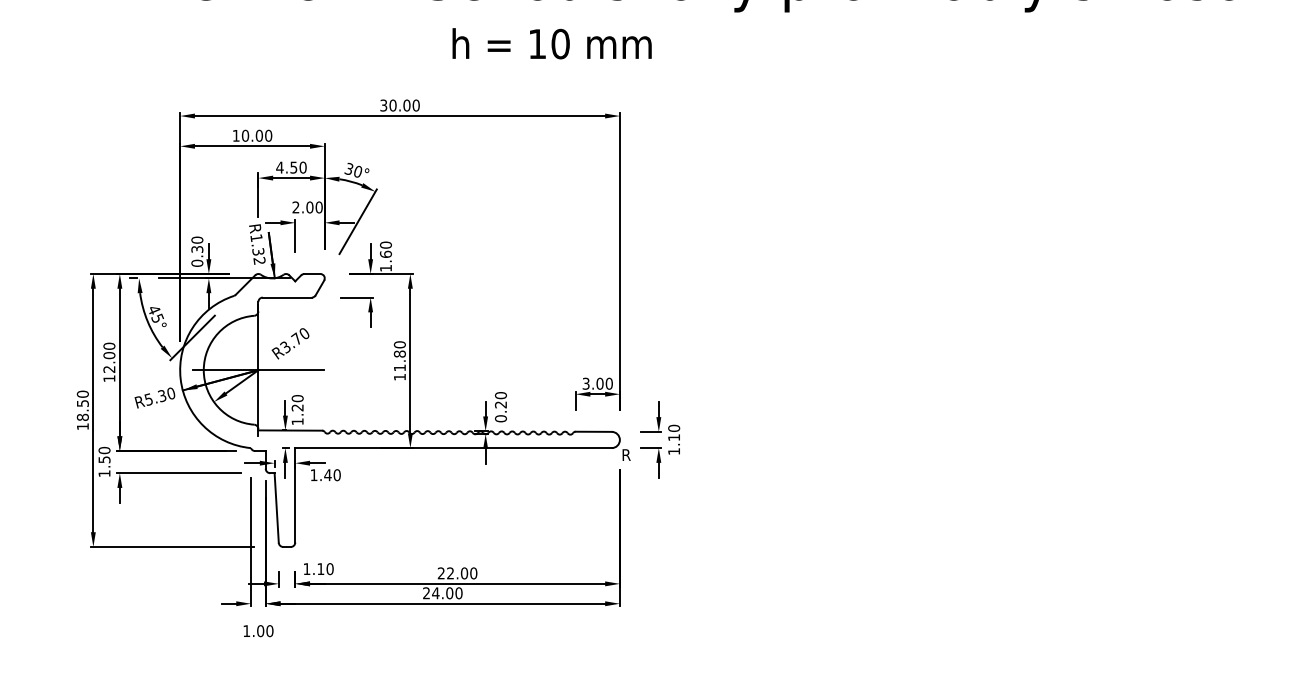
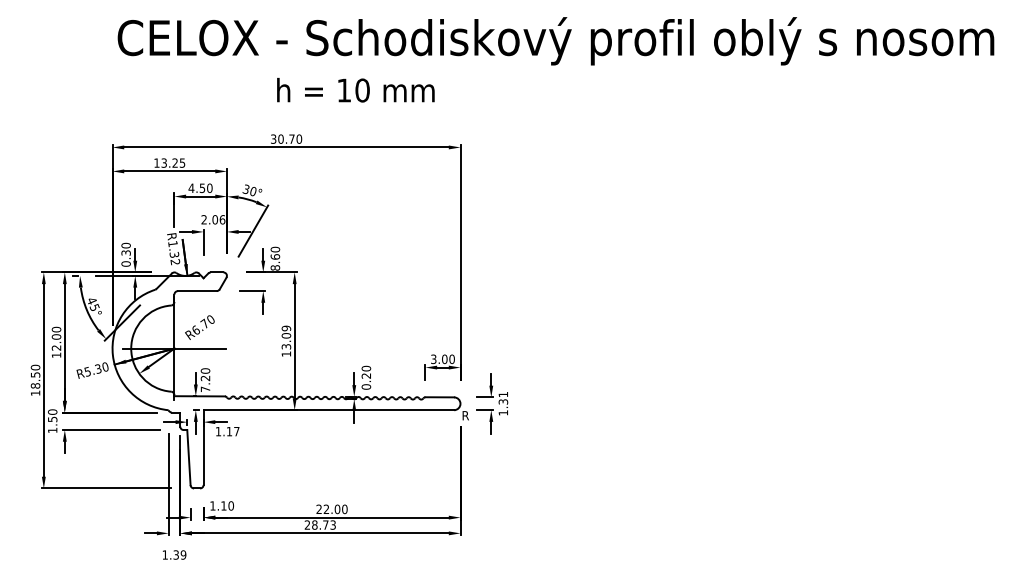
text: (551, 44) -> (355, 90), moved
text: (406, 104) -> (291, 138), 30.00 -> 30.70
text: (257, 135) -> (173, 162), 10.00 -> 13.25
text: (319, 207) -> (222, 219), 2.00 -> 2.06
text: (386, 267) -> (275, 267), 1.60 -> 8.60
text: (285, 347) -> (195, 330), R3.70 -> R6.70
text: (400, 356) -> (286, 337), 11.80 -> 13.09
text: (297, 420) -> (205, 388), 1.20 -> 7.20
text: (674, 432) -> (503, 397), 1.10 -> 1.31
text: (331, 475) -> (232, 431), 1.40 -> 1.17
text: (446, 592) -> (323, 524), 24.00 -> 28.73
text: (264, 630) -> (179, 554), 1.00 -> 1.39

